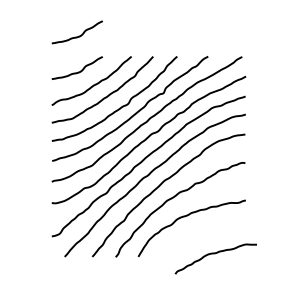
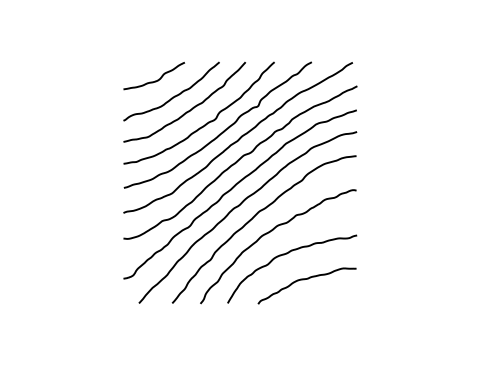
curve: (77, 36) -> (154, 37), removed
curve: (213, 254) -> (304, 280), moved

